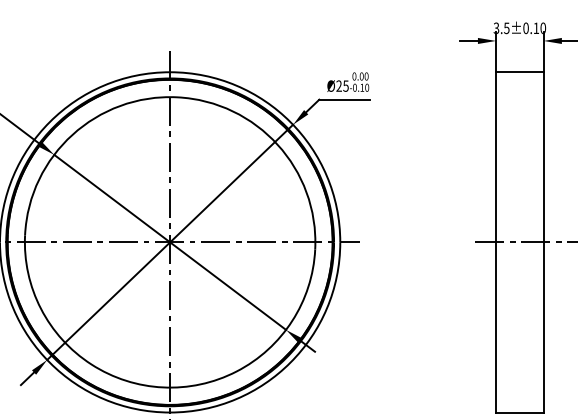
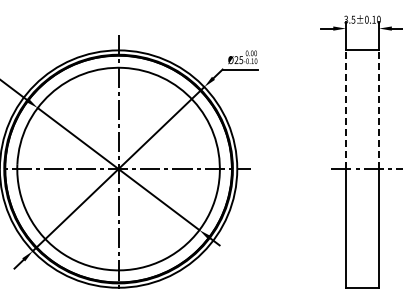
line: (495, 156) -> (345, 109), solid -> dashed
line: (544, 156) -> (379, 109), solid -> dashed

